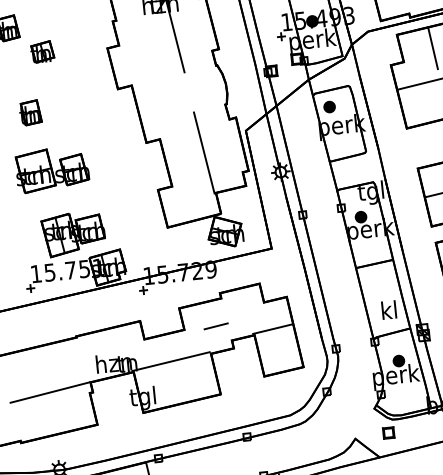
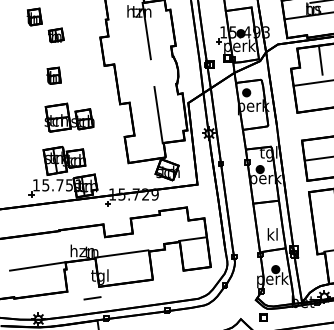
part: (30, 112) -> (53, 75), moved
part: (52, 169) -> (69, 117), moved
line: (216, 326) -> (92, 298), moved

